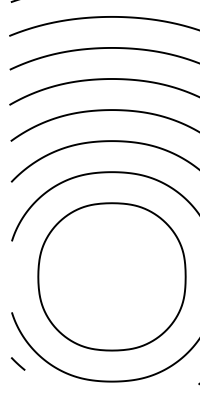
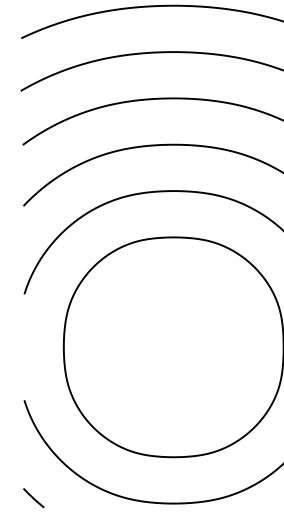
line: (17, 363) -> (32, 497), moved

